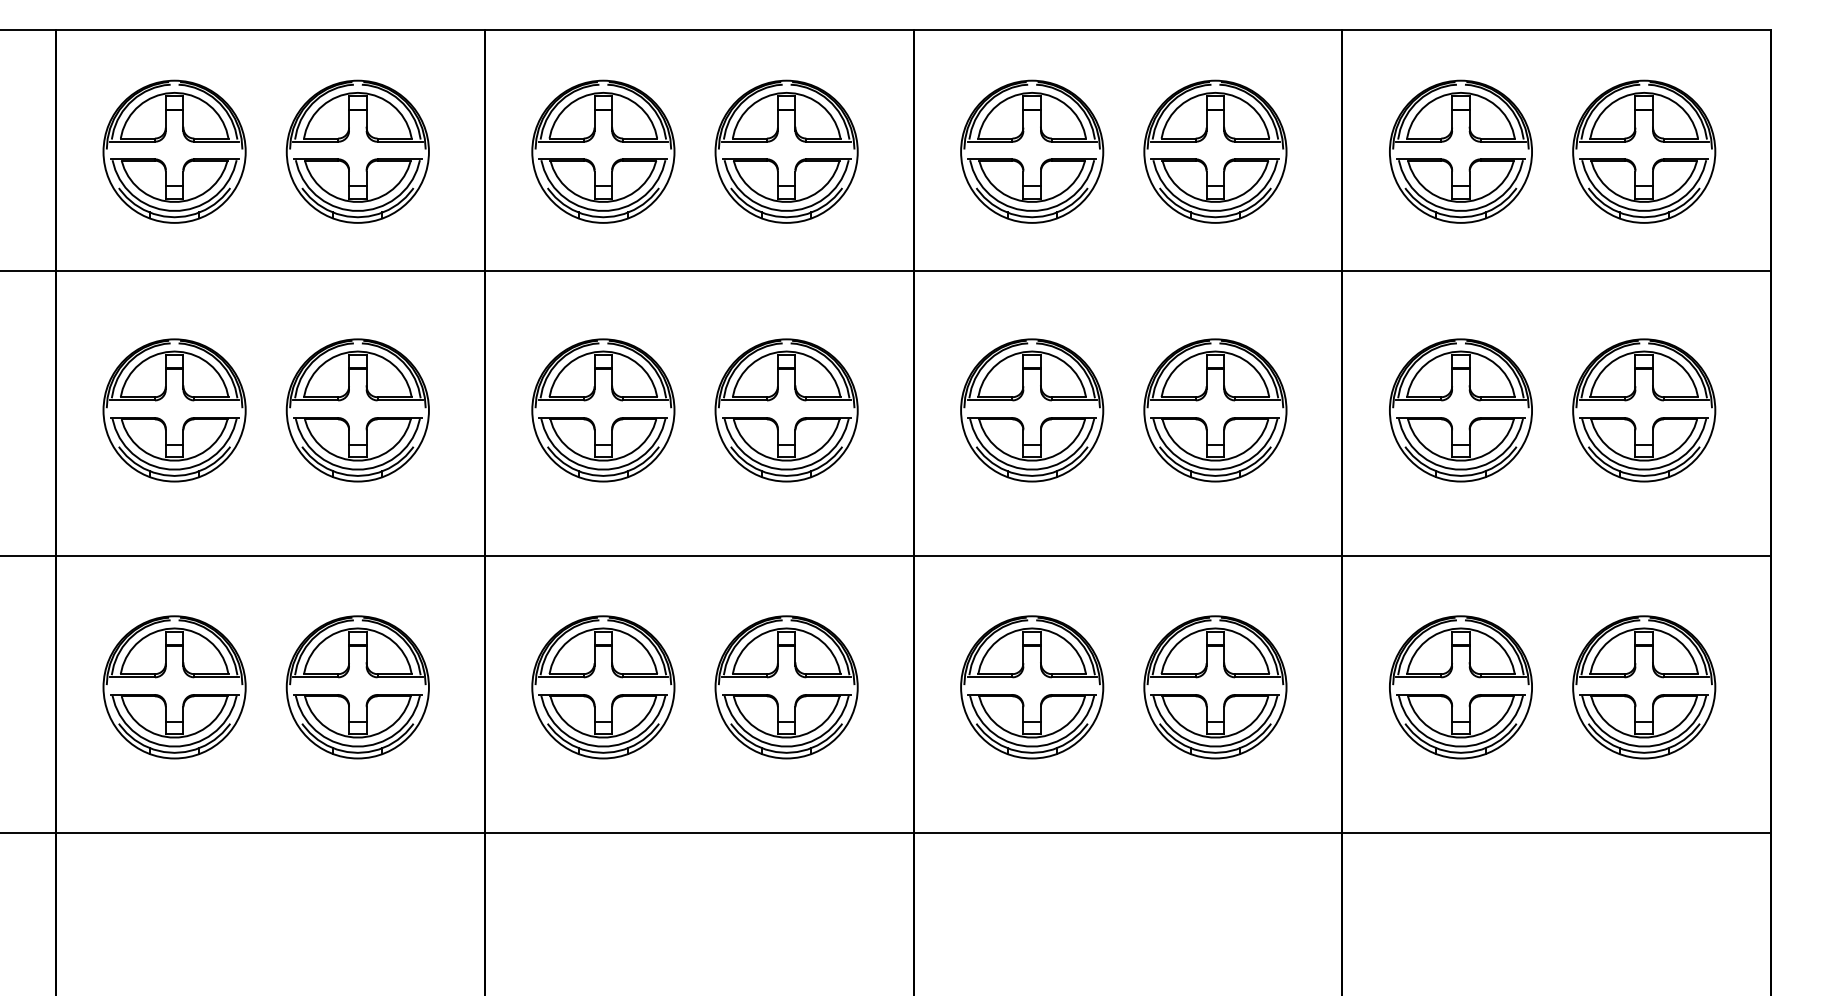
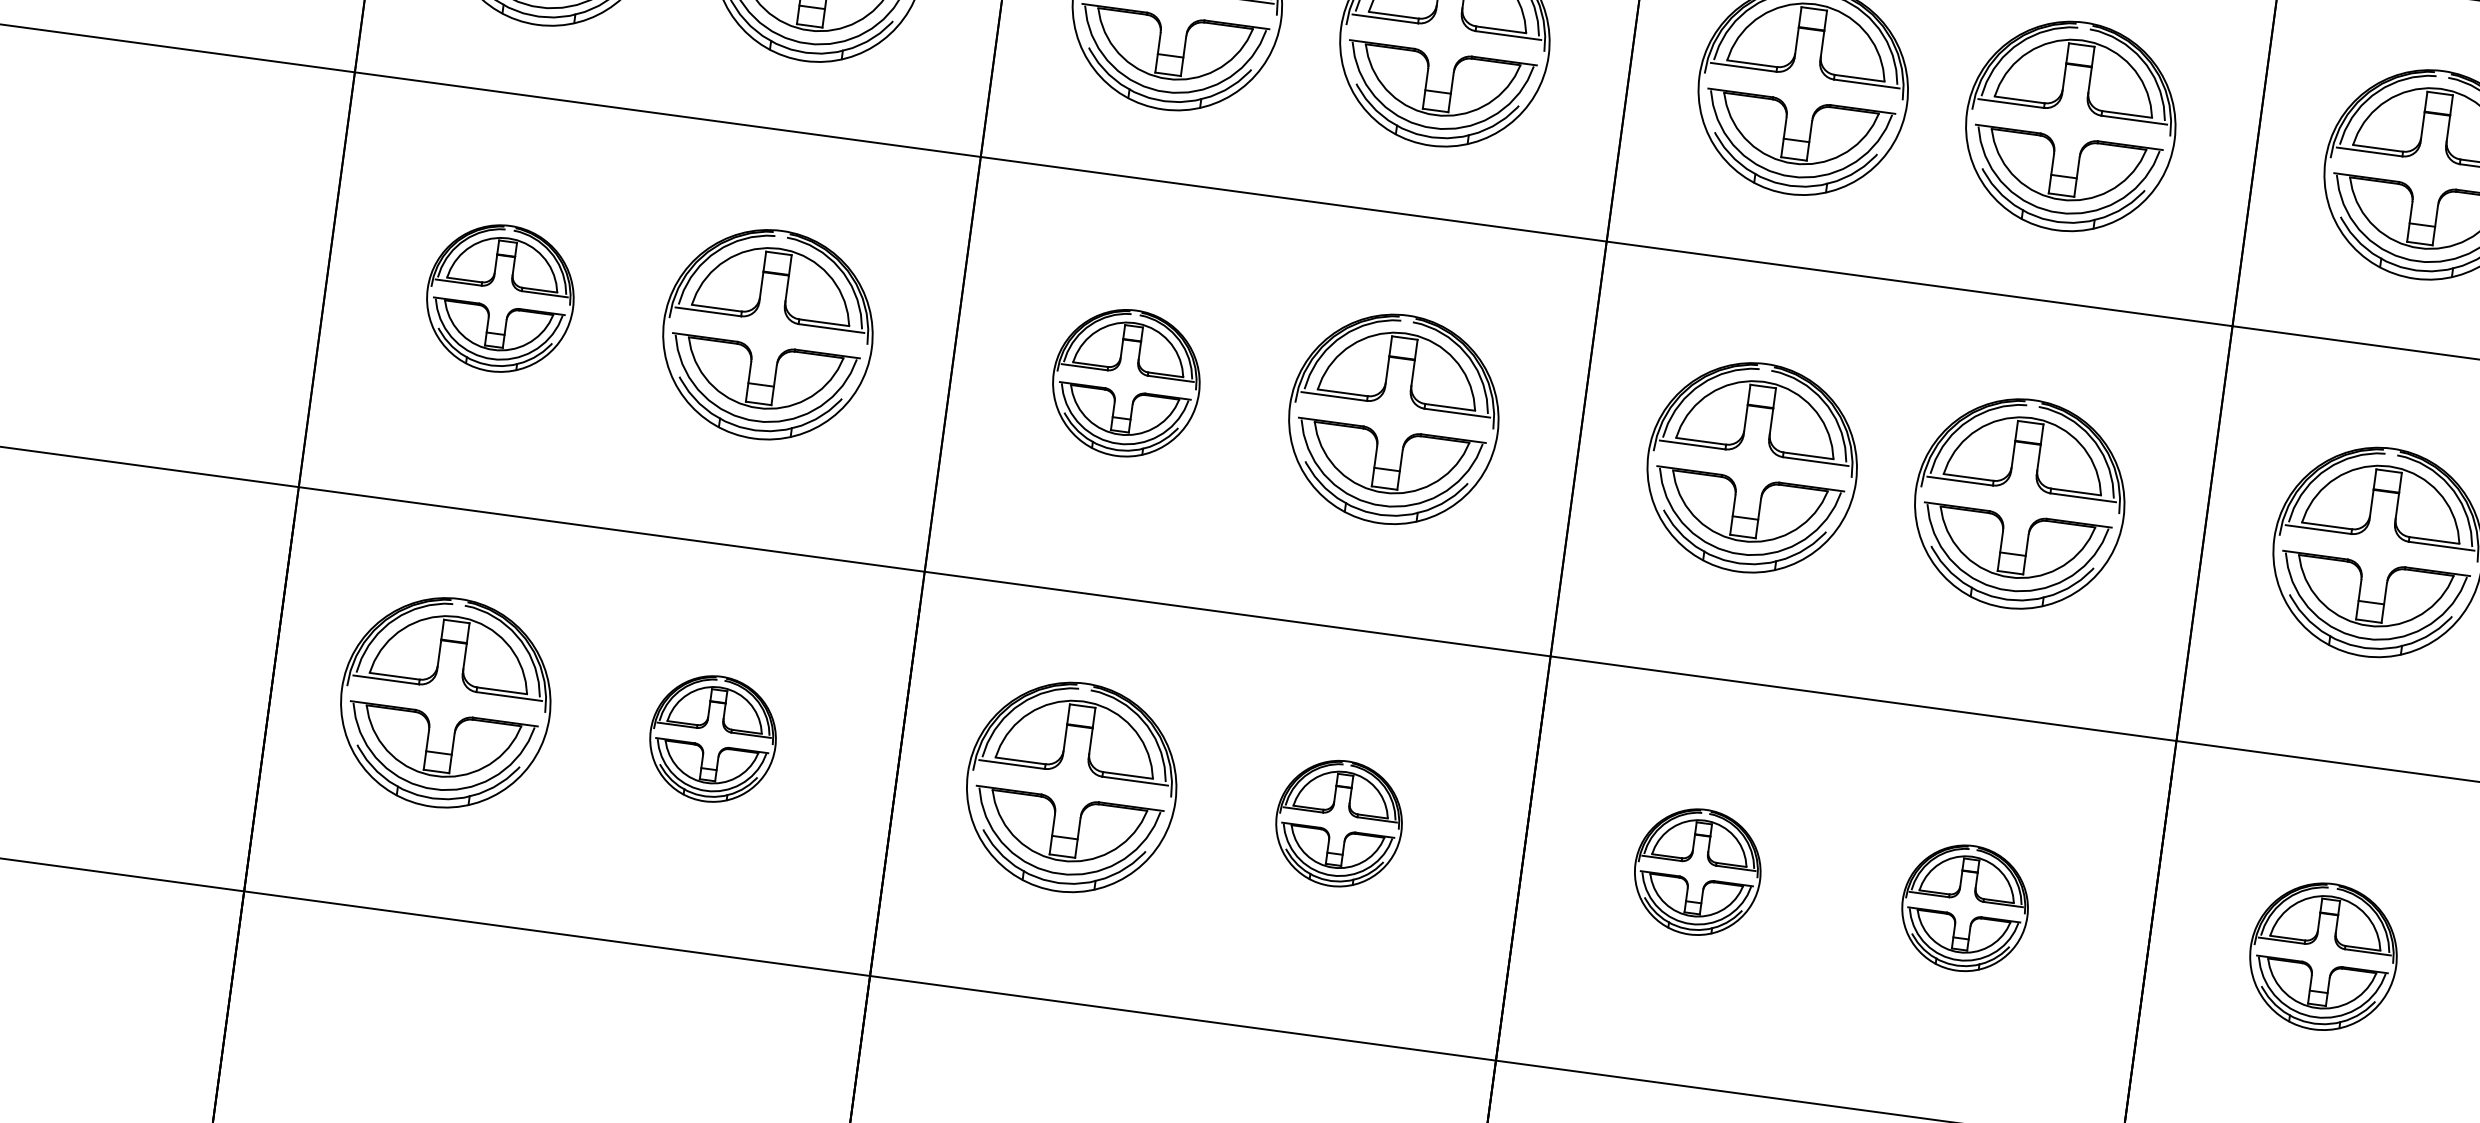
part: (174, 410) -> (500, 298), size x0.7
part: (603, 410) -> (1126, 383), size x0.7
part: (357, 687) -> (712, 739), size x0.6
part: (786, 687) -> (1338, 823), size x0.6
part: (1032, 687) -> (1698, 872), size x0.6
part: (1215, 687) -> (1965, 908), size x0.6
part: (1460, 687) -> (2322, 956), size x0.7

